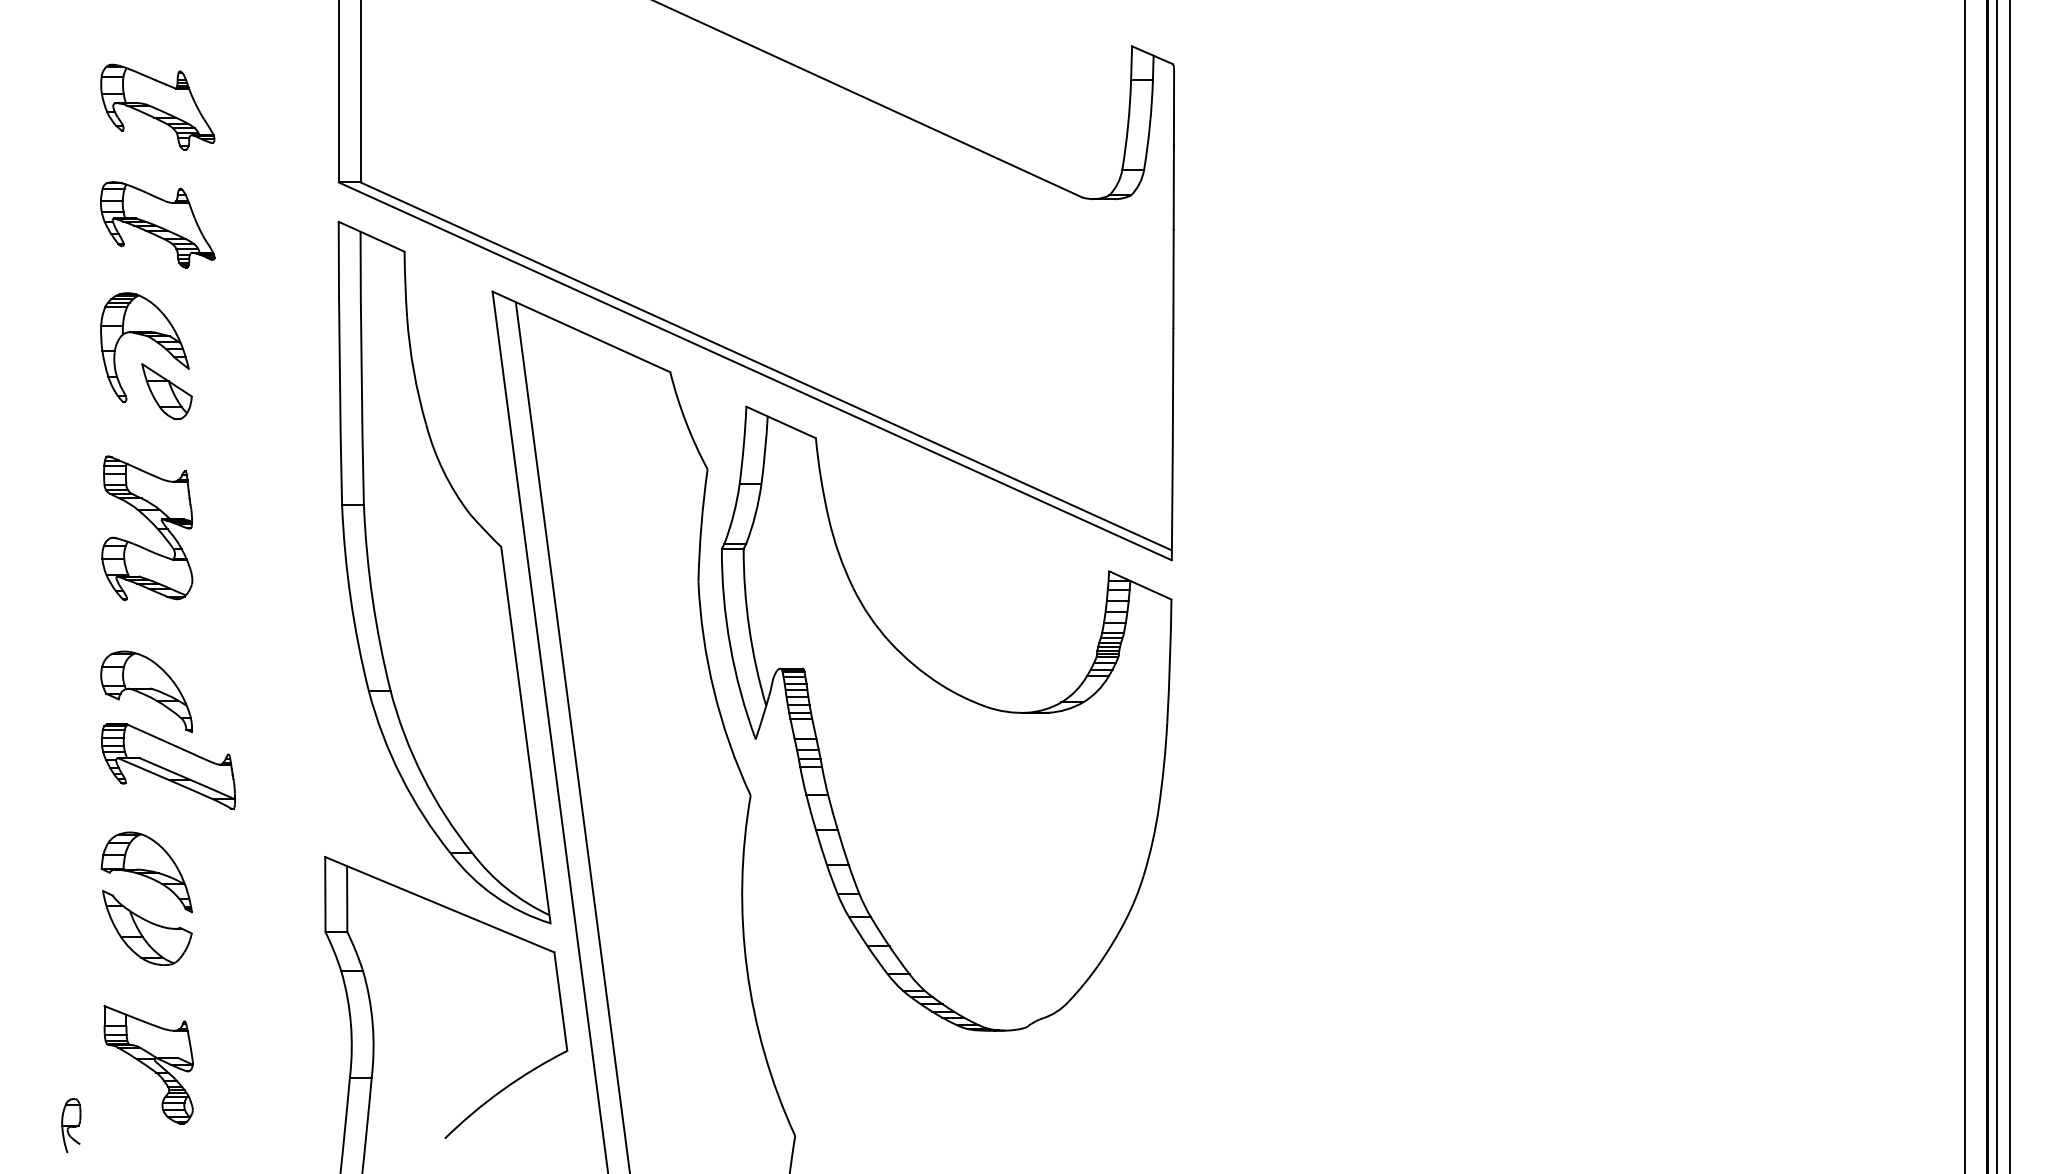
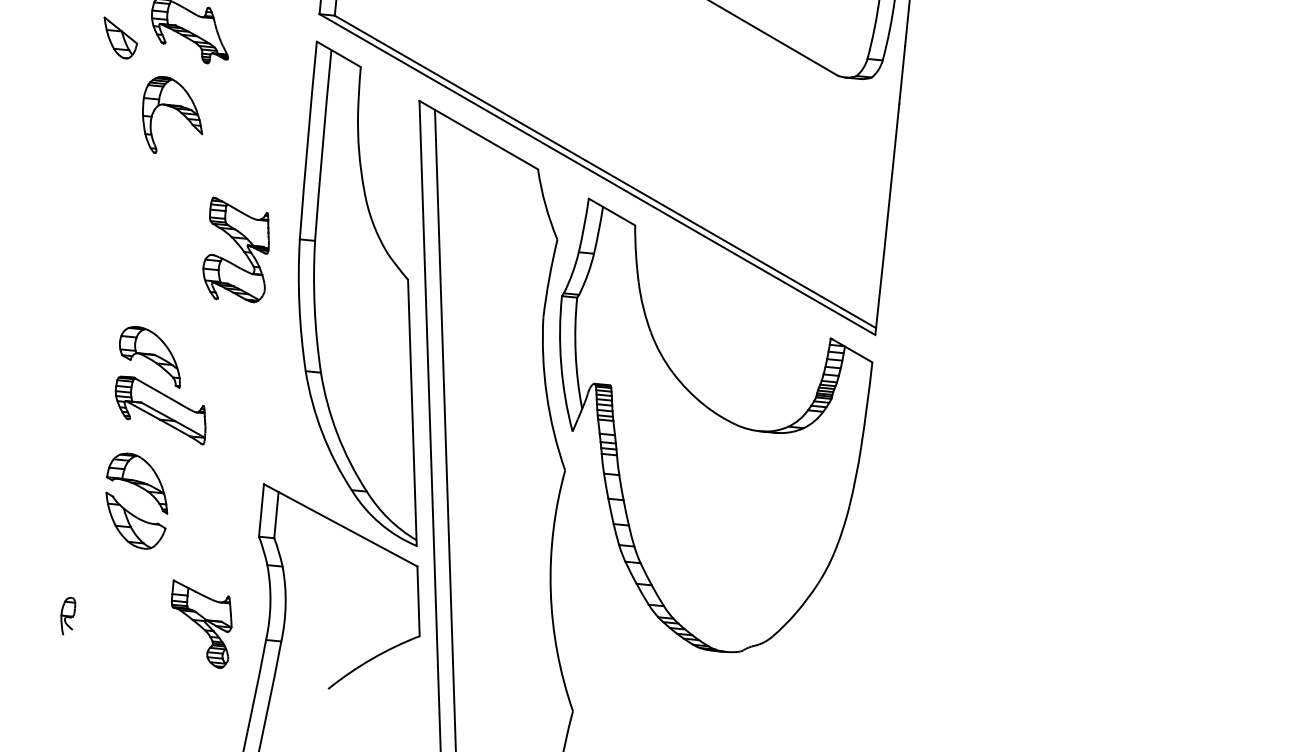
part: (166, 391) -> (119, 38), moved
part: (151, 523) -> (240, 247), moved
part: (148, 1064) -> (200, 624), moved
part: (71, 1125) -> (67, 616), moved

